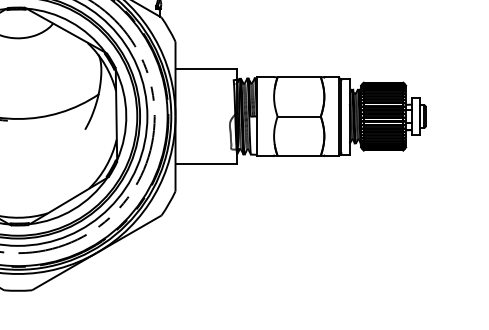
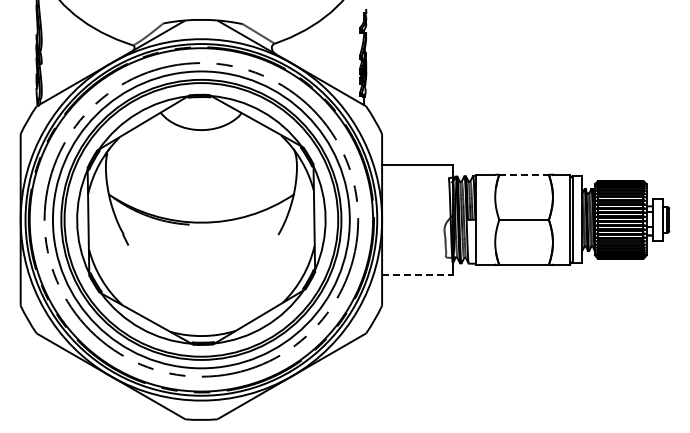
line: (299, 77) -> (524, 174), solid -> dashed
line: (207, 164) -> (418, 274), solid -> dashed

